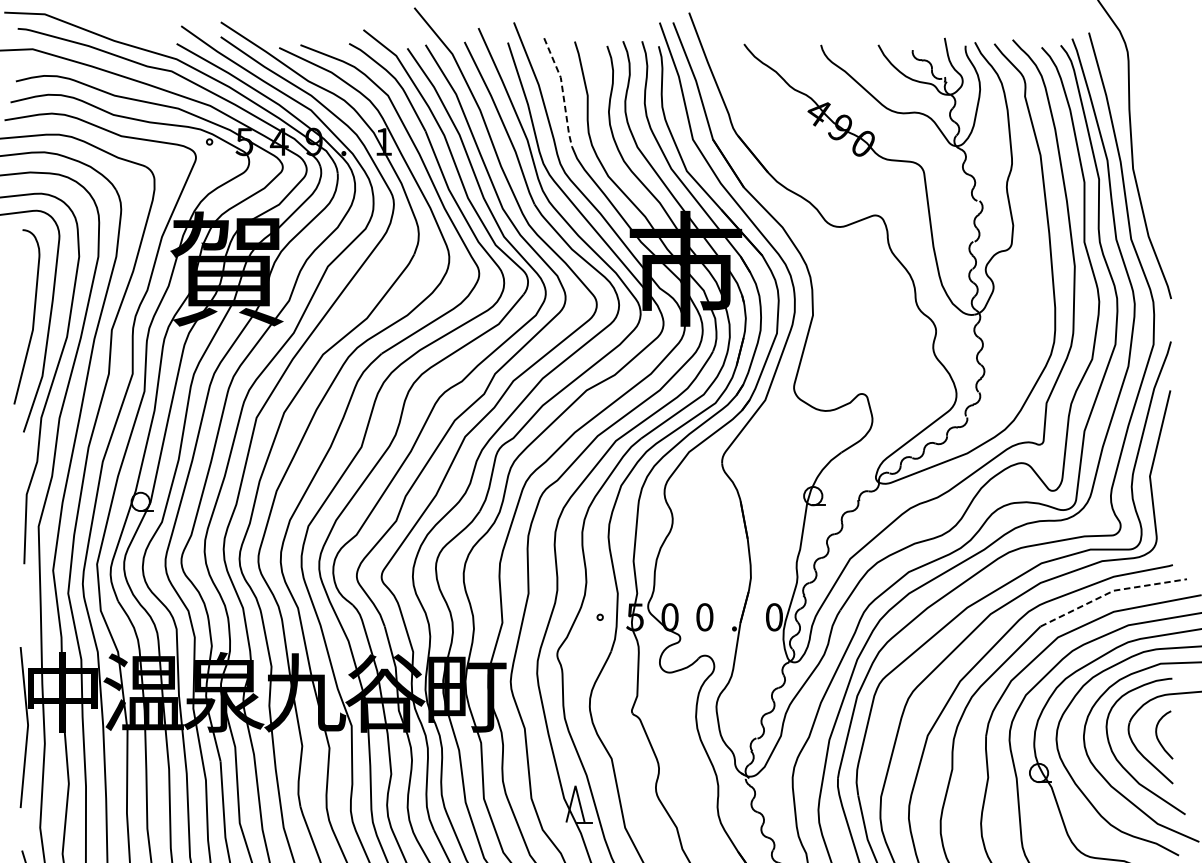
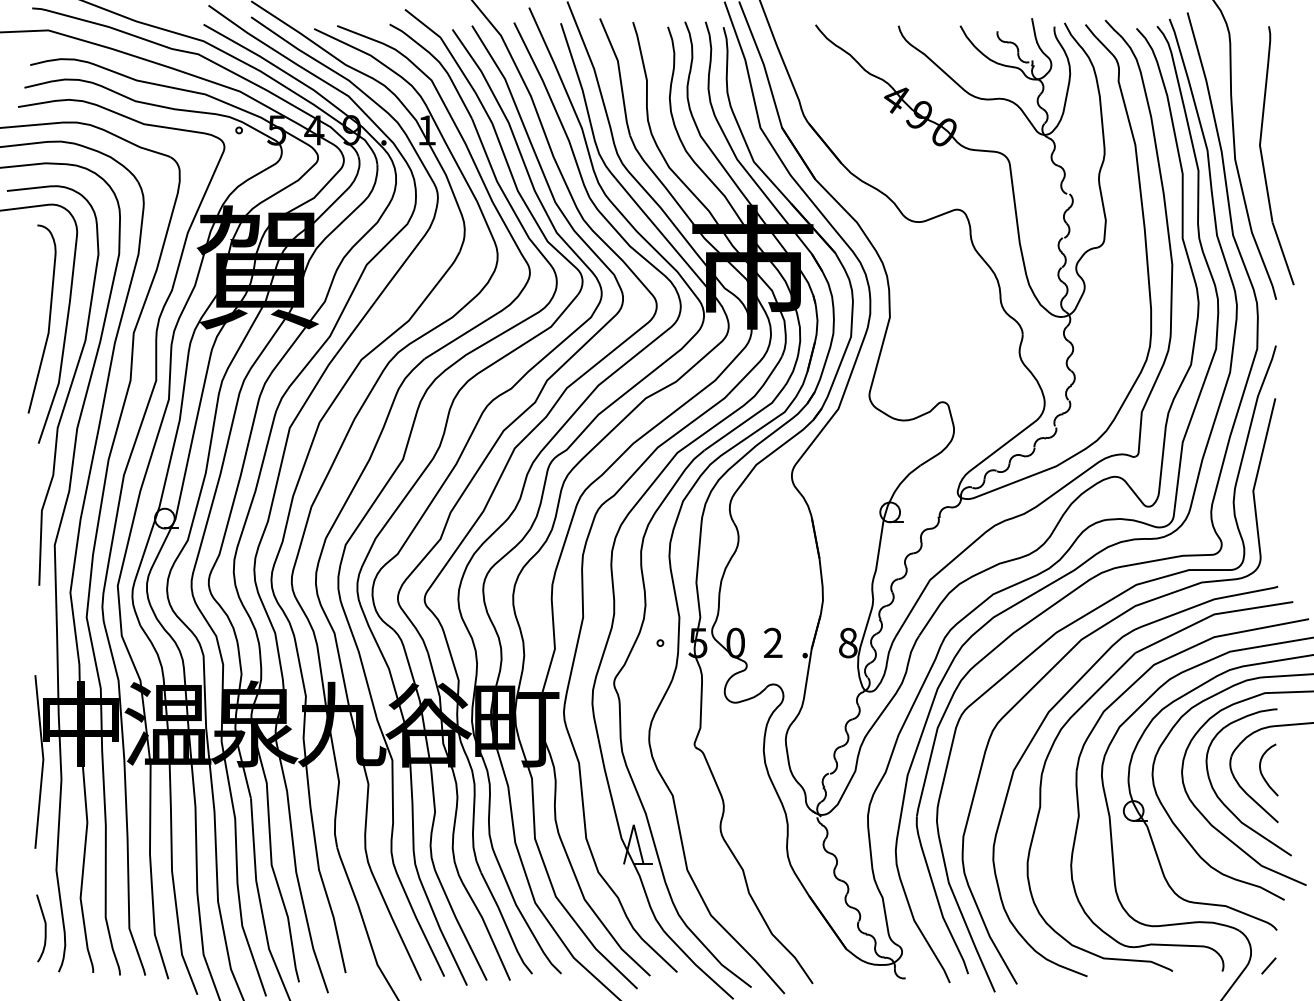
line: (563, 91) -> (620, 75), dashed -> solid
part: (1159, 168) -> (1263, 159), added
line: (1111, 591) -> (1211, 615), dashed -> solid
text: (704, 616) -> (772, 642), 0 -> 2
text: (774, 617) -> (848, 643), 0 -> 8

